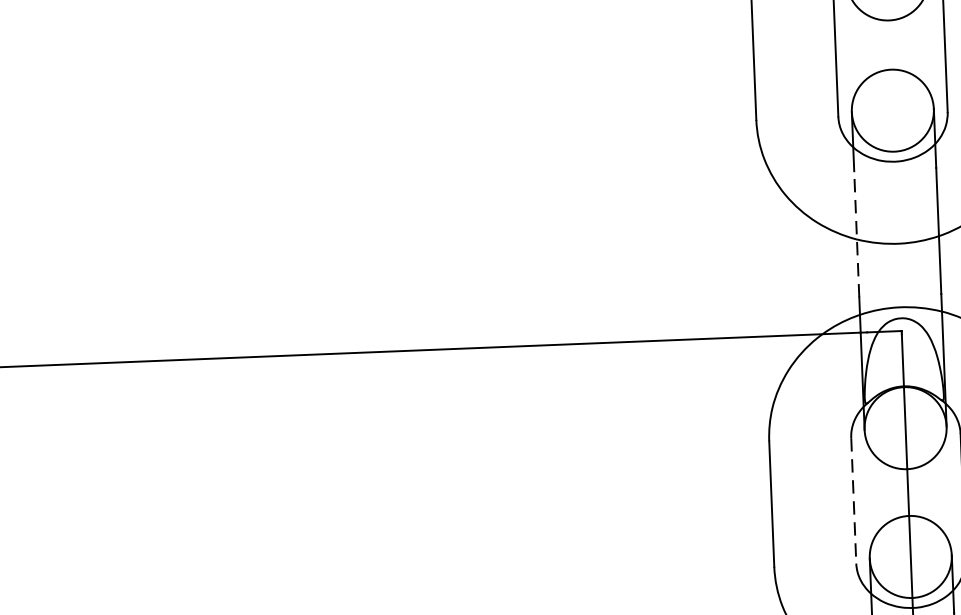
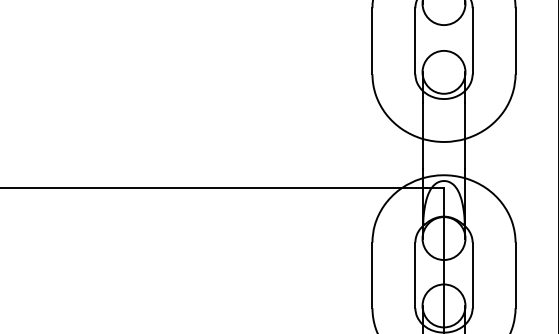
line: (856, 232) -> (422, 135), dashed -> solid
line: (853, 500) -> (415, 275), dashed -> solid

